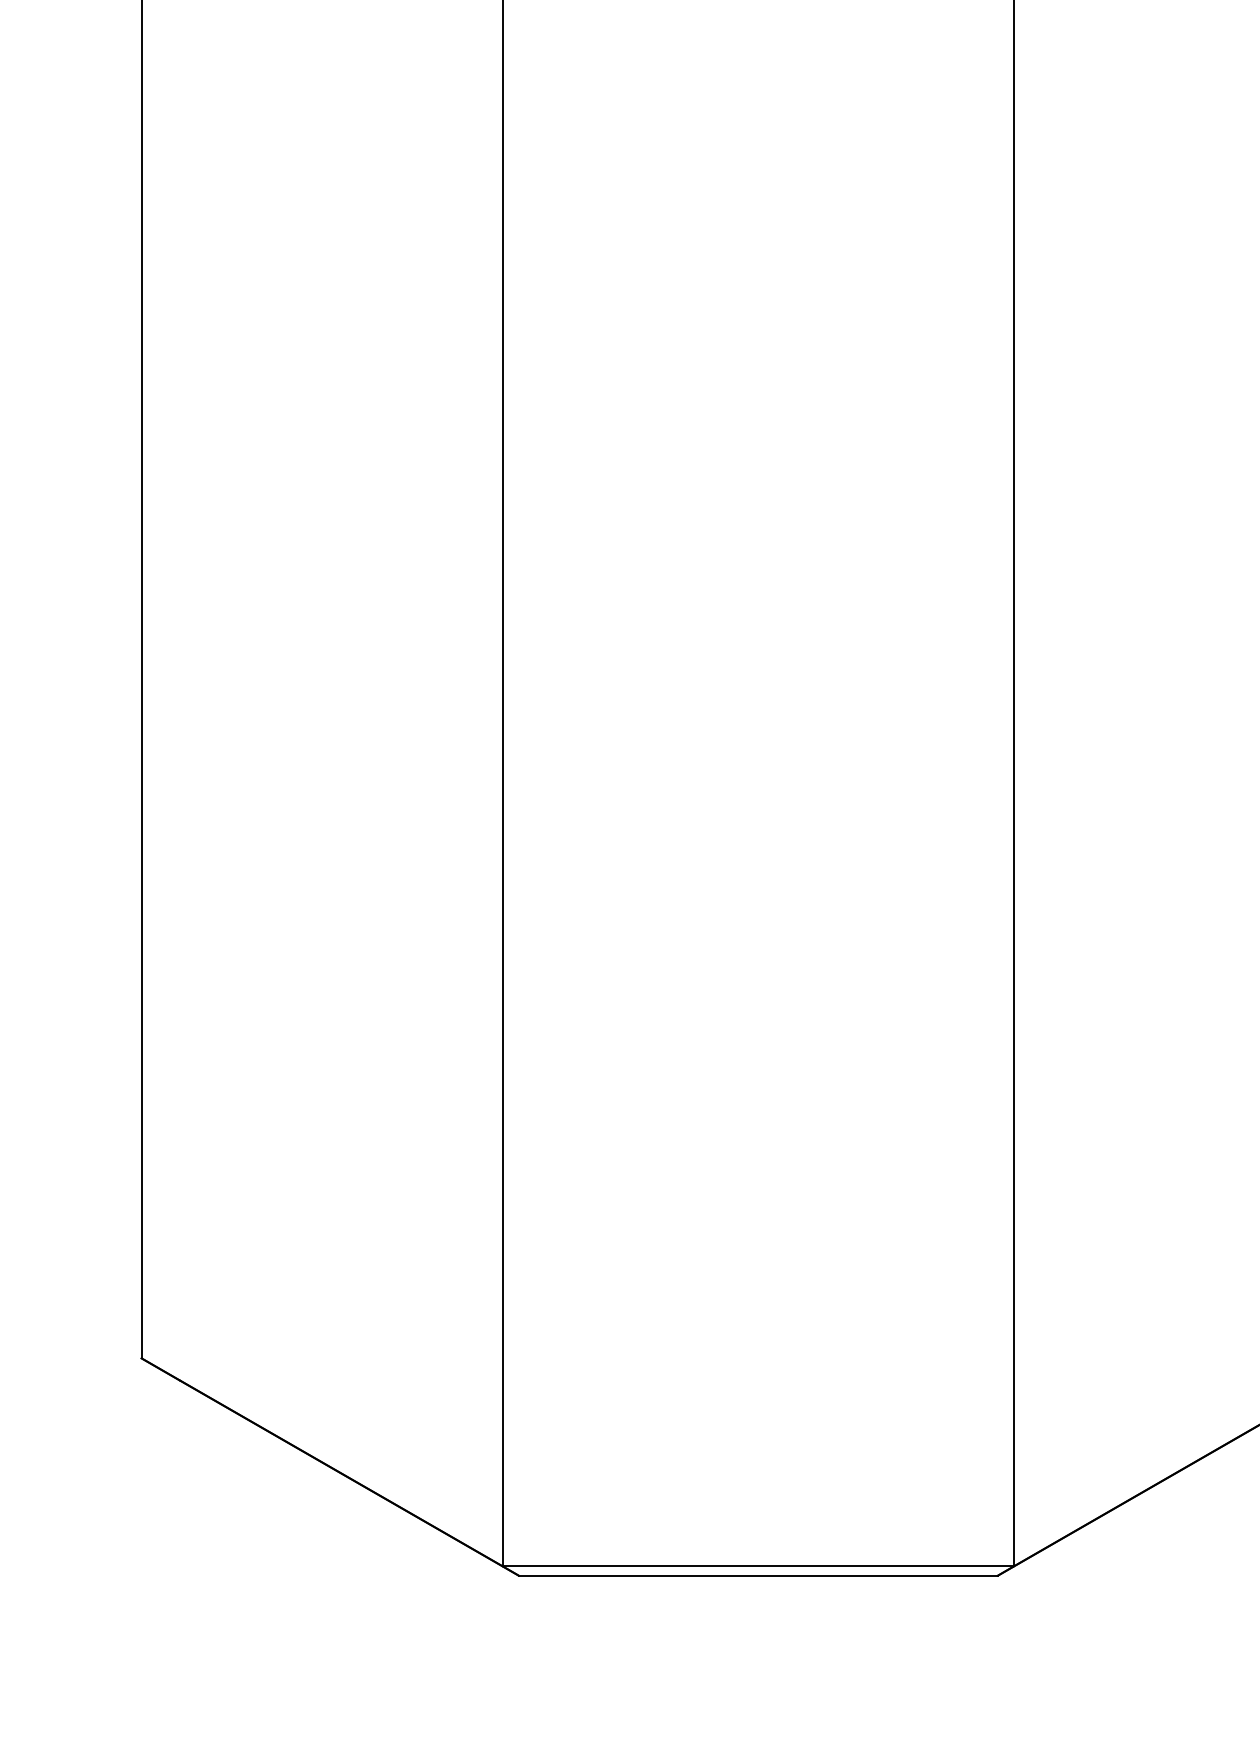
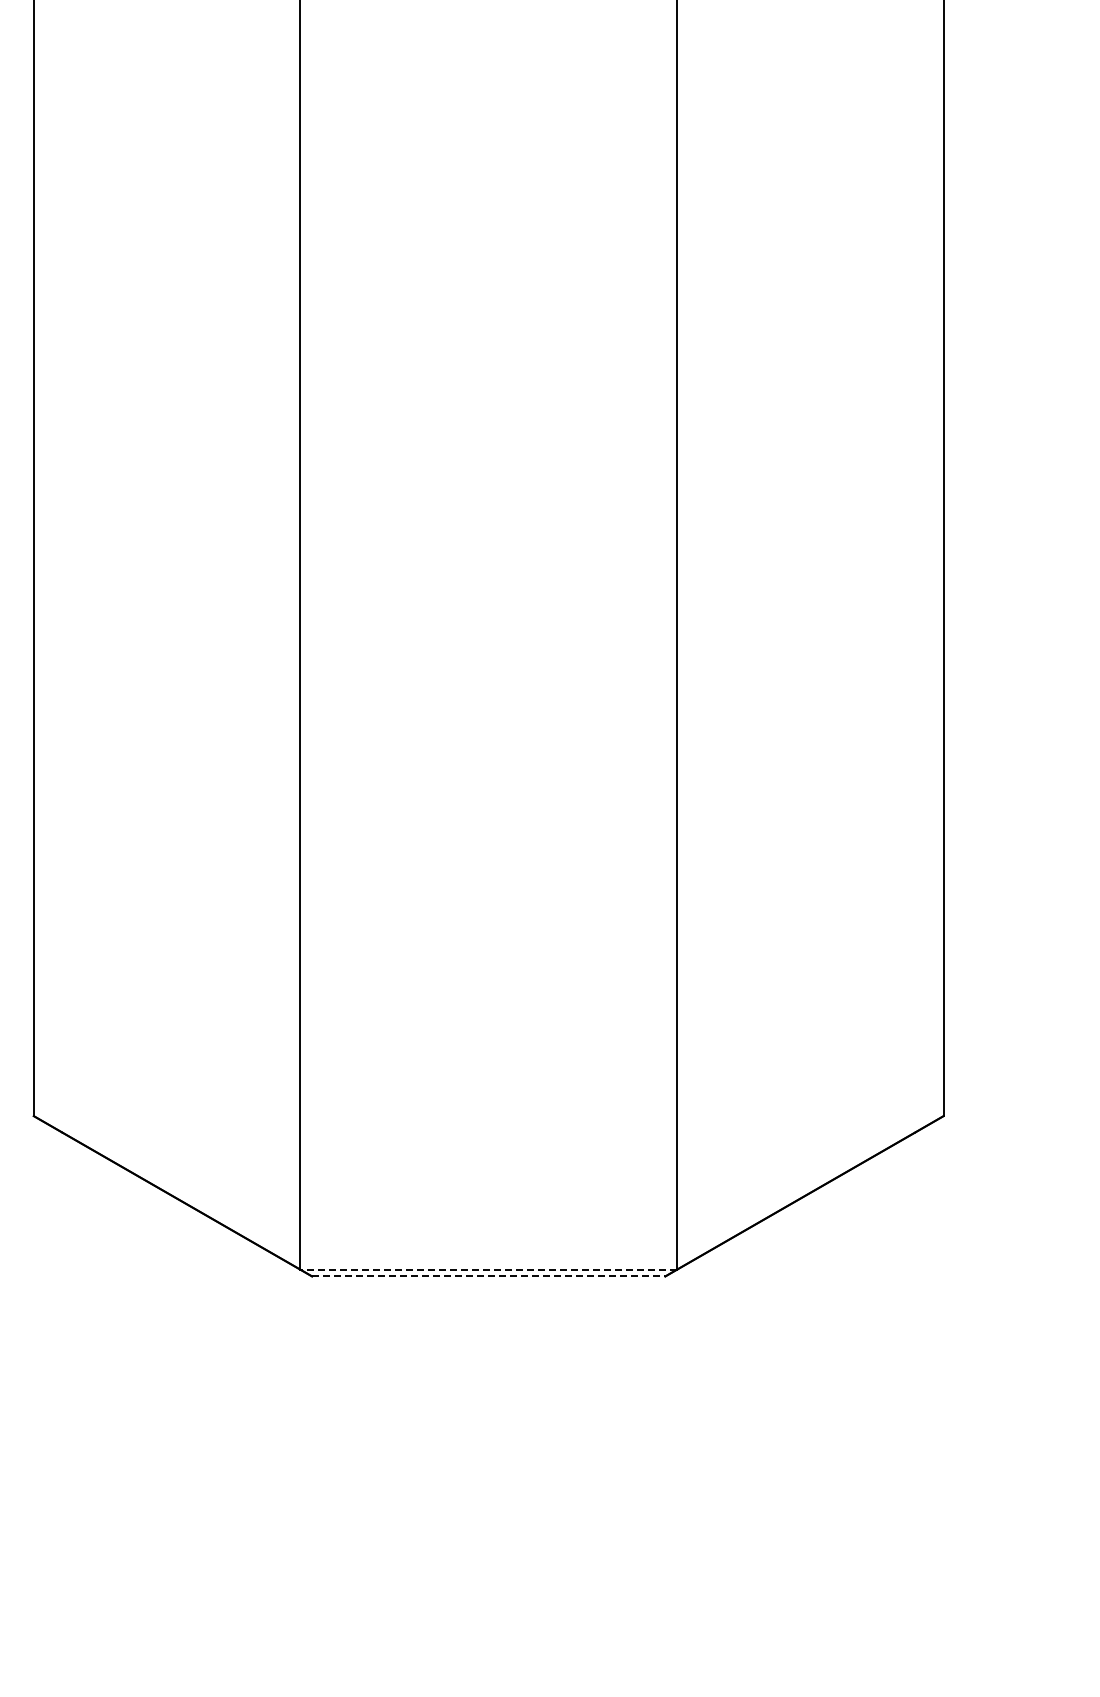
line: (758, 1566) -> (488, 1269), solid -> dashed
line: (758, 1575) -> (488, 1276), solid -> dashed

